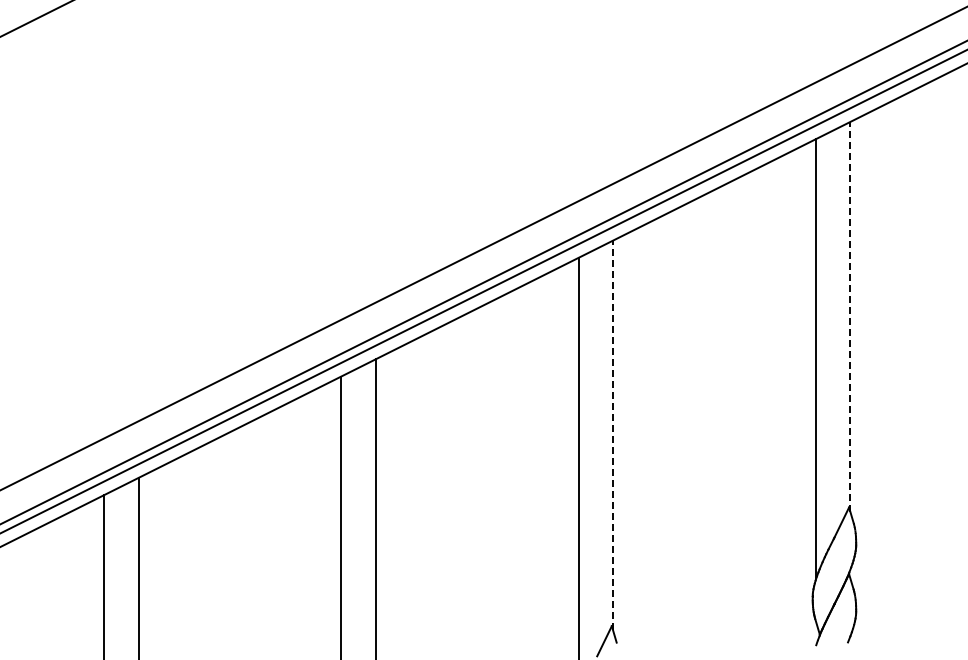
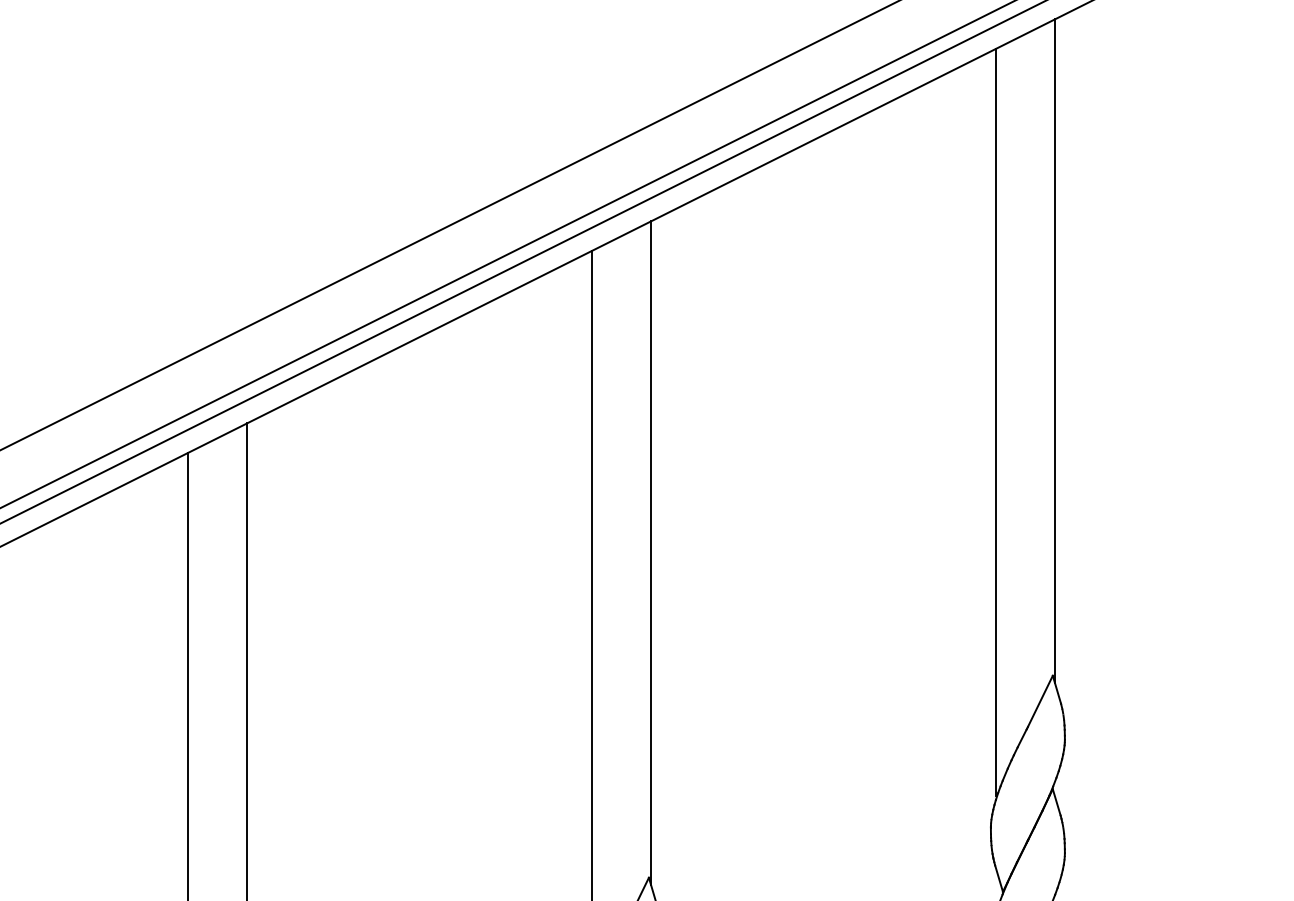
line: (850, 316) -> (1055, 350), dashed -> solid
line: (613, 435) -> (651, 553), dashed -> solid

